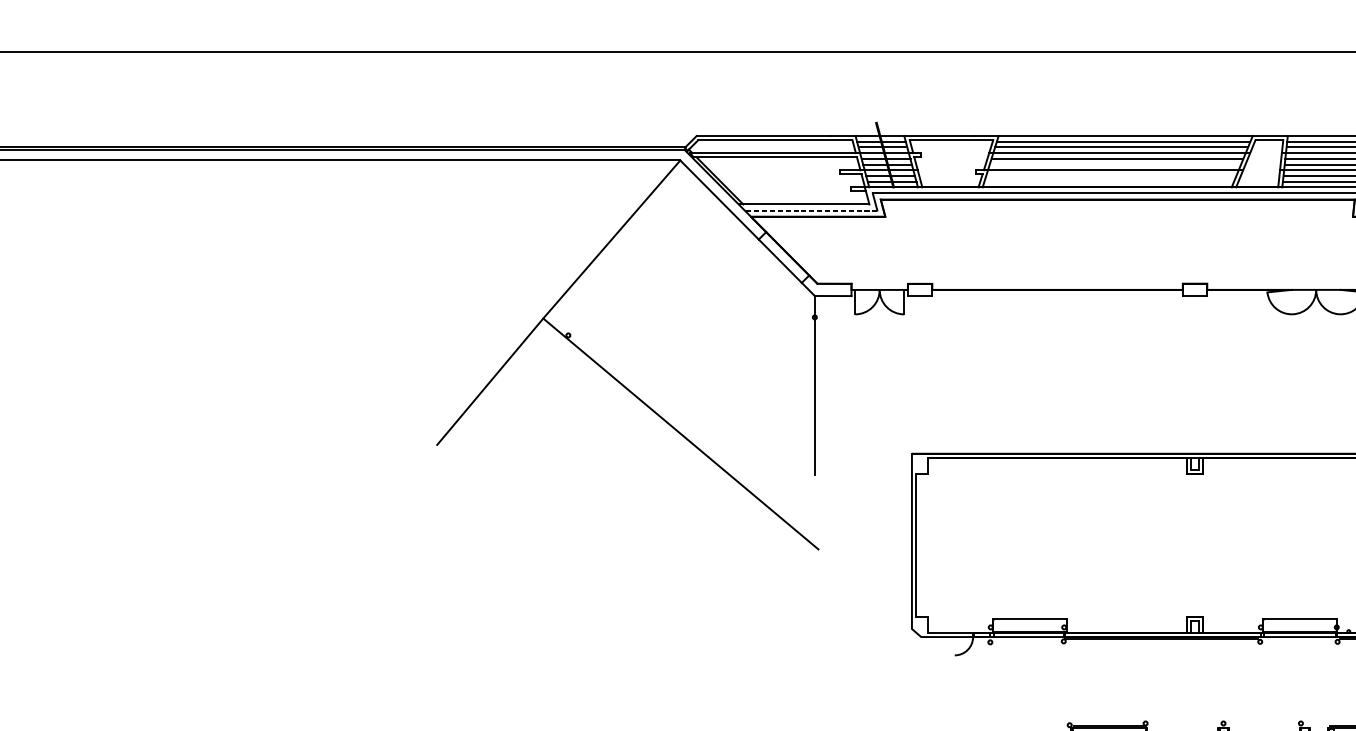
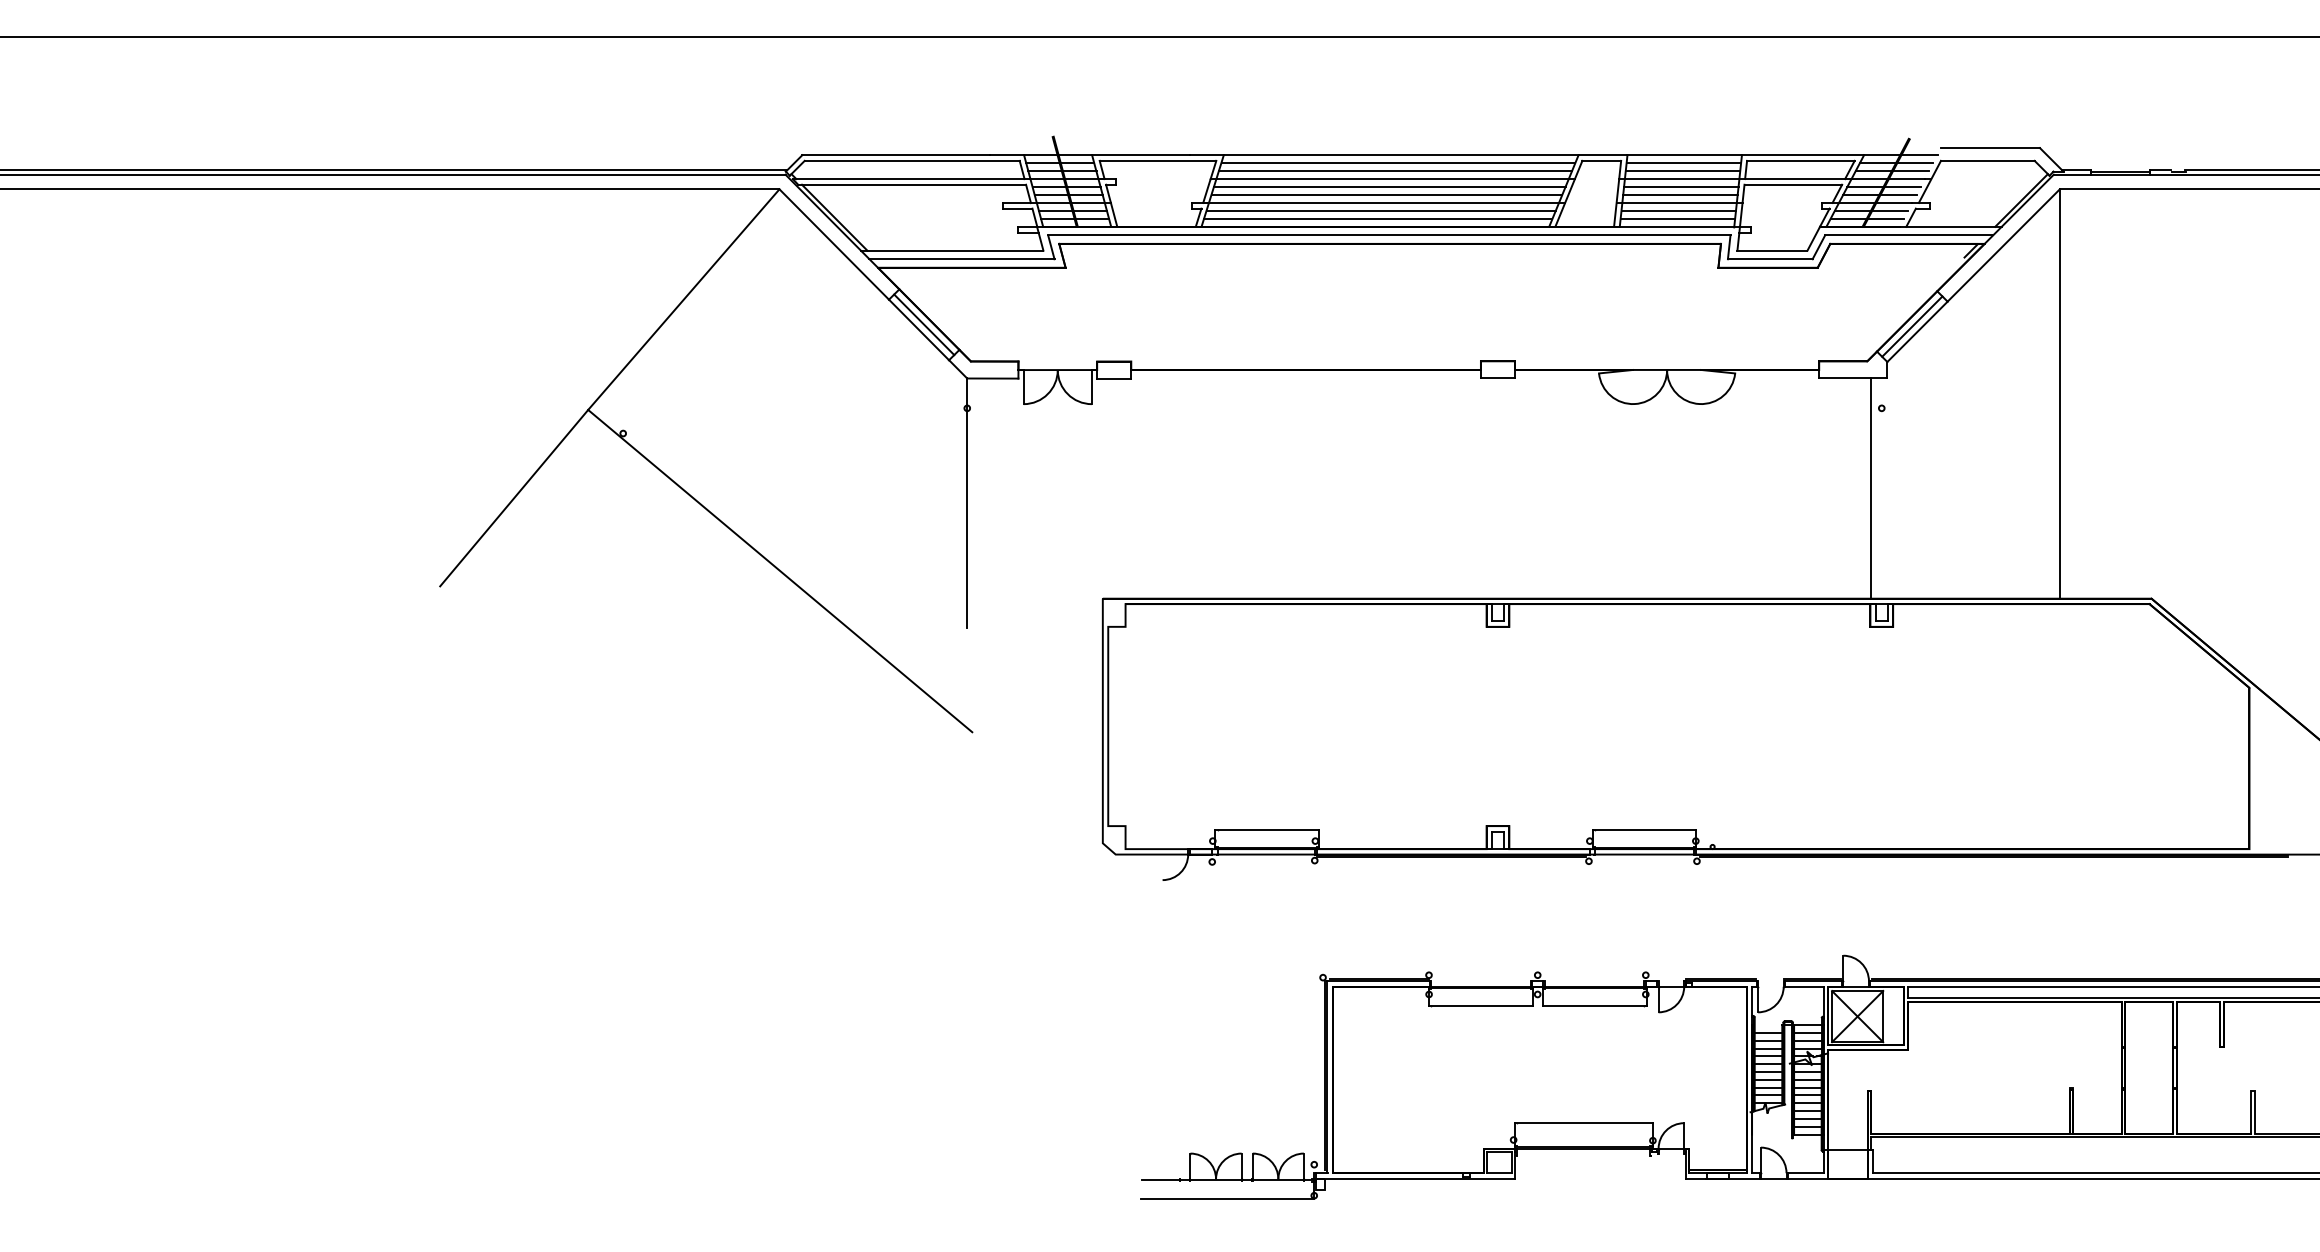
line: (1115, 164) -> (1386, 195), added
line: (1110, 175) -> (1380, 210), added
line: (1109, 181) -> (1378, 218), added
line: (811, 210) -> (962, 259), dashed -> solid
line: (784, 257) -> (924, 324), added

